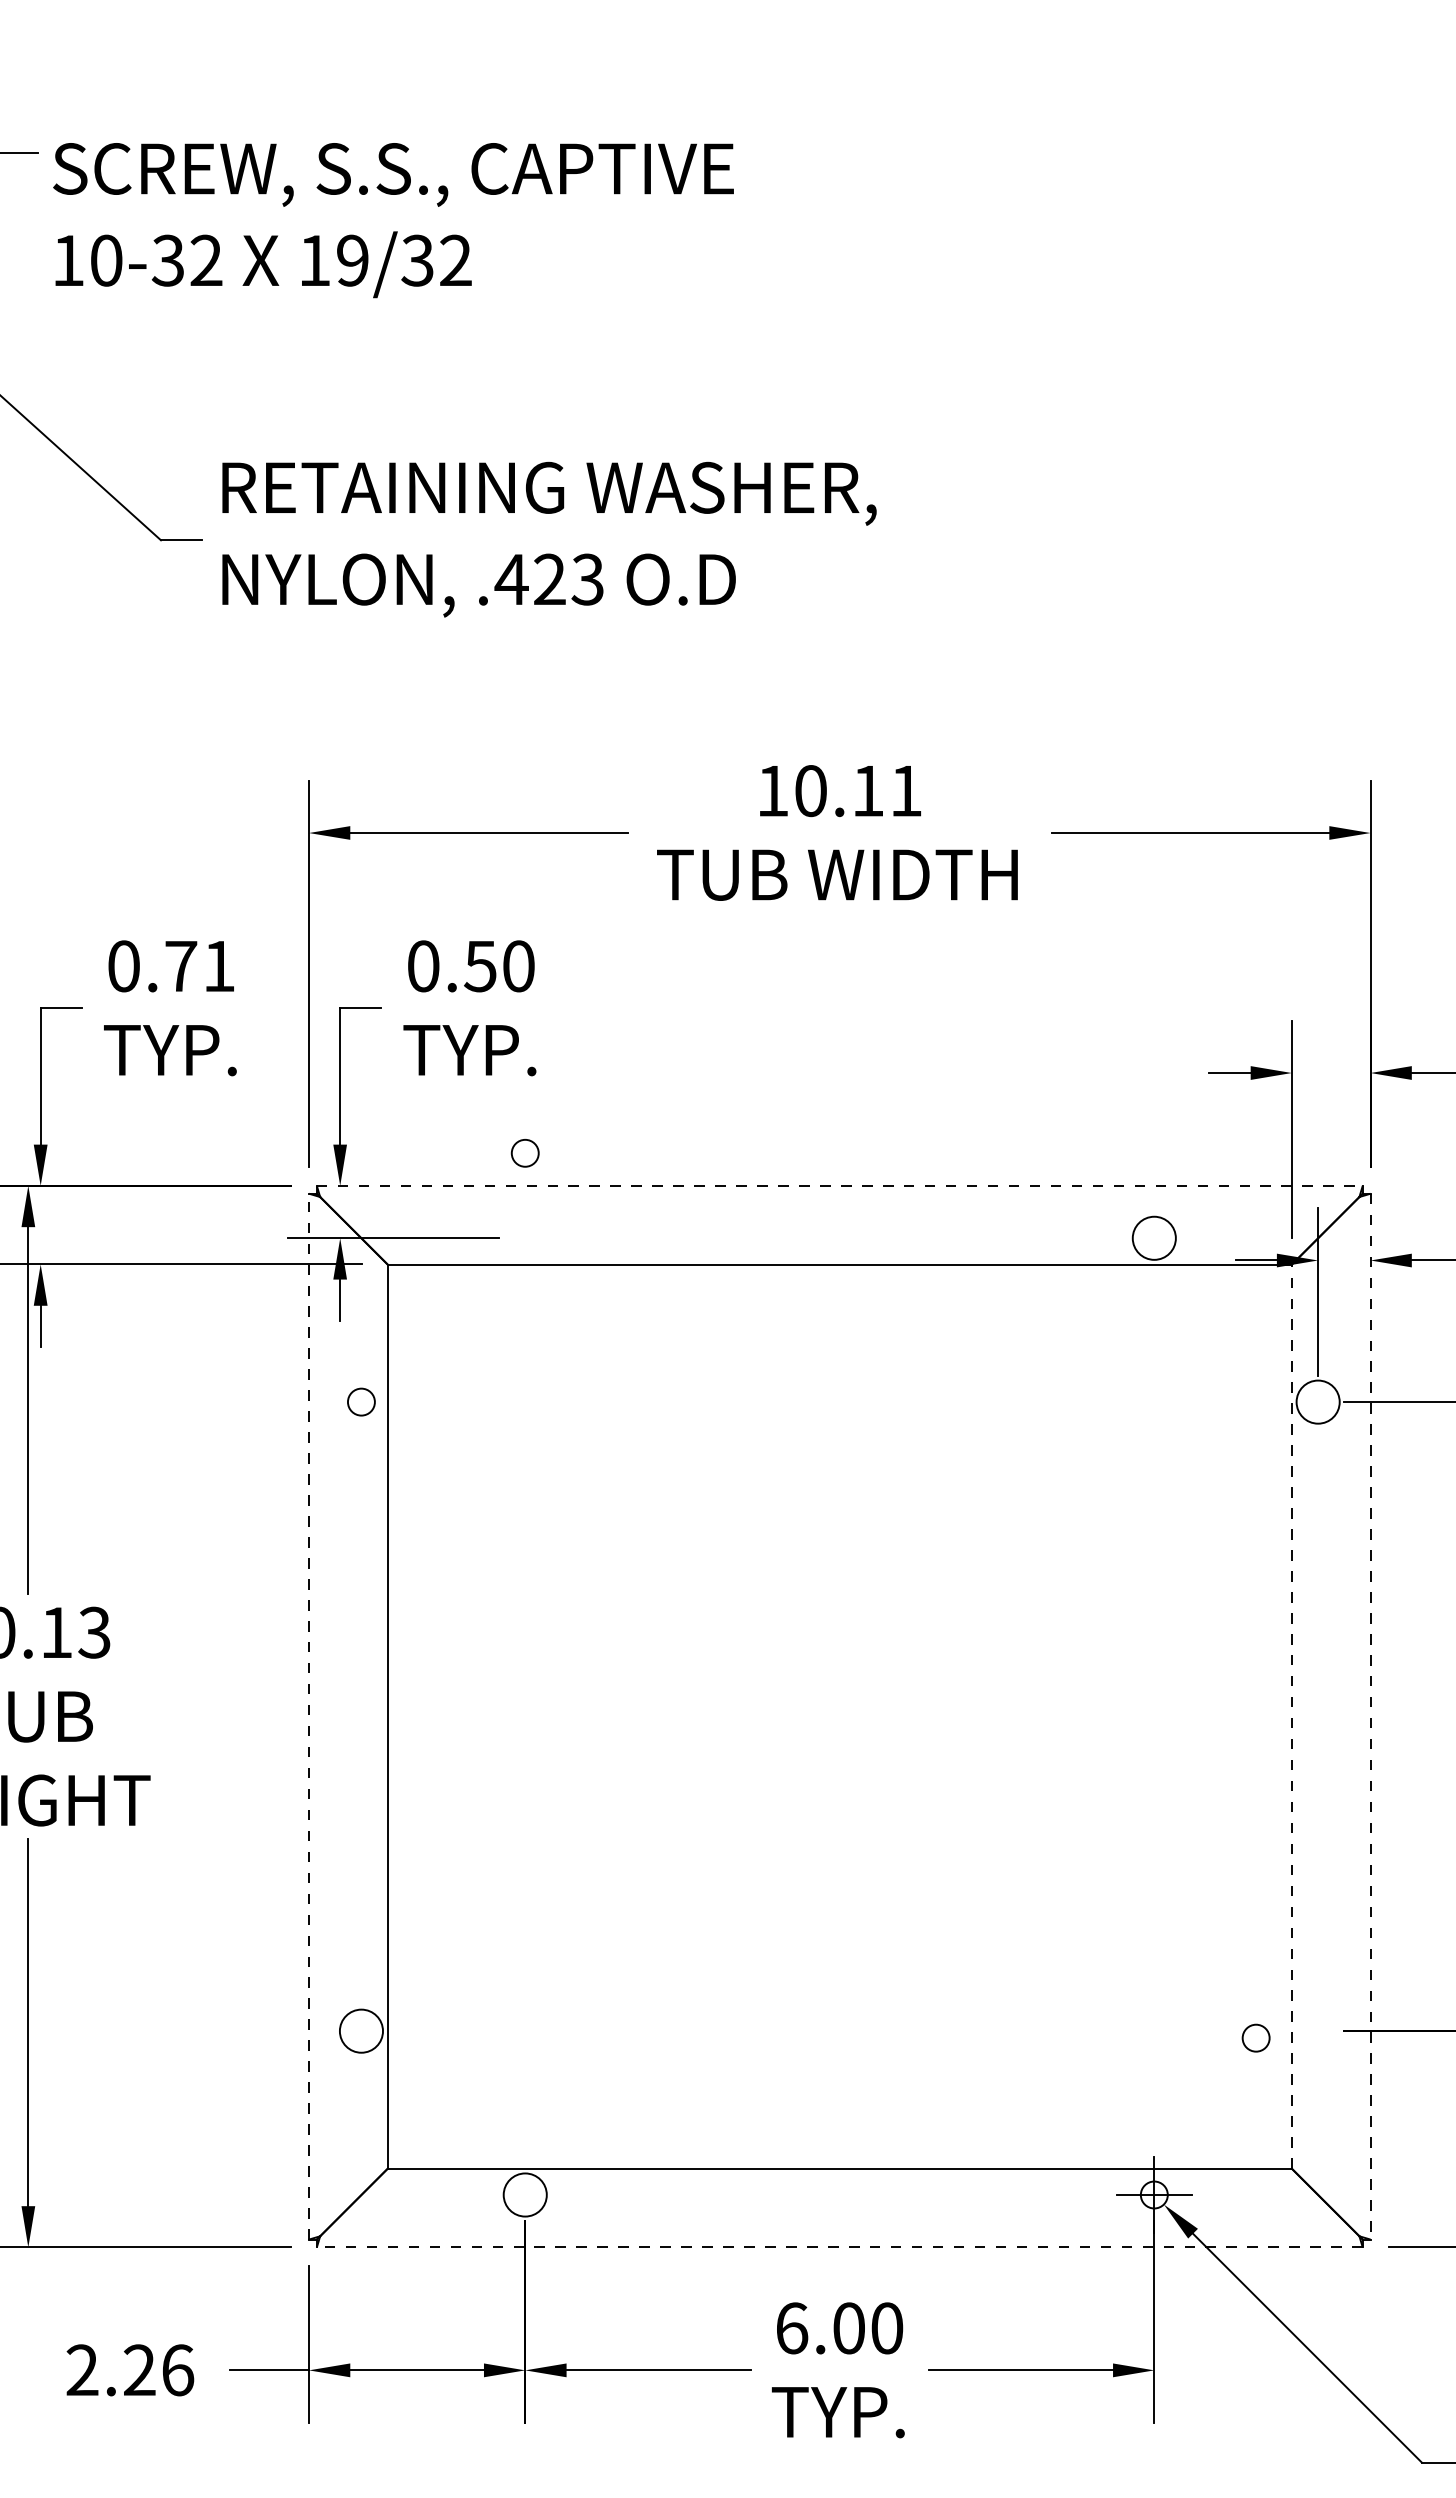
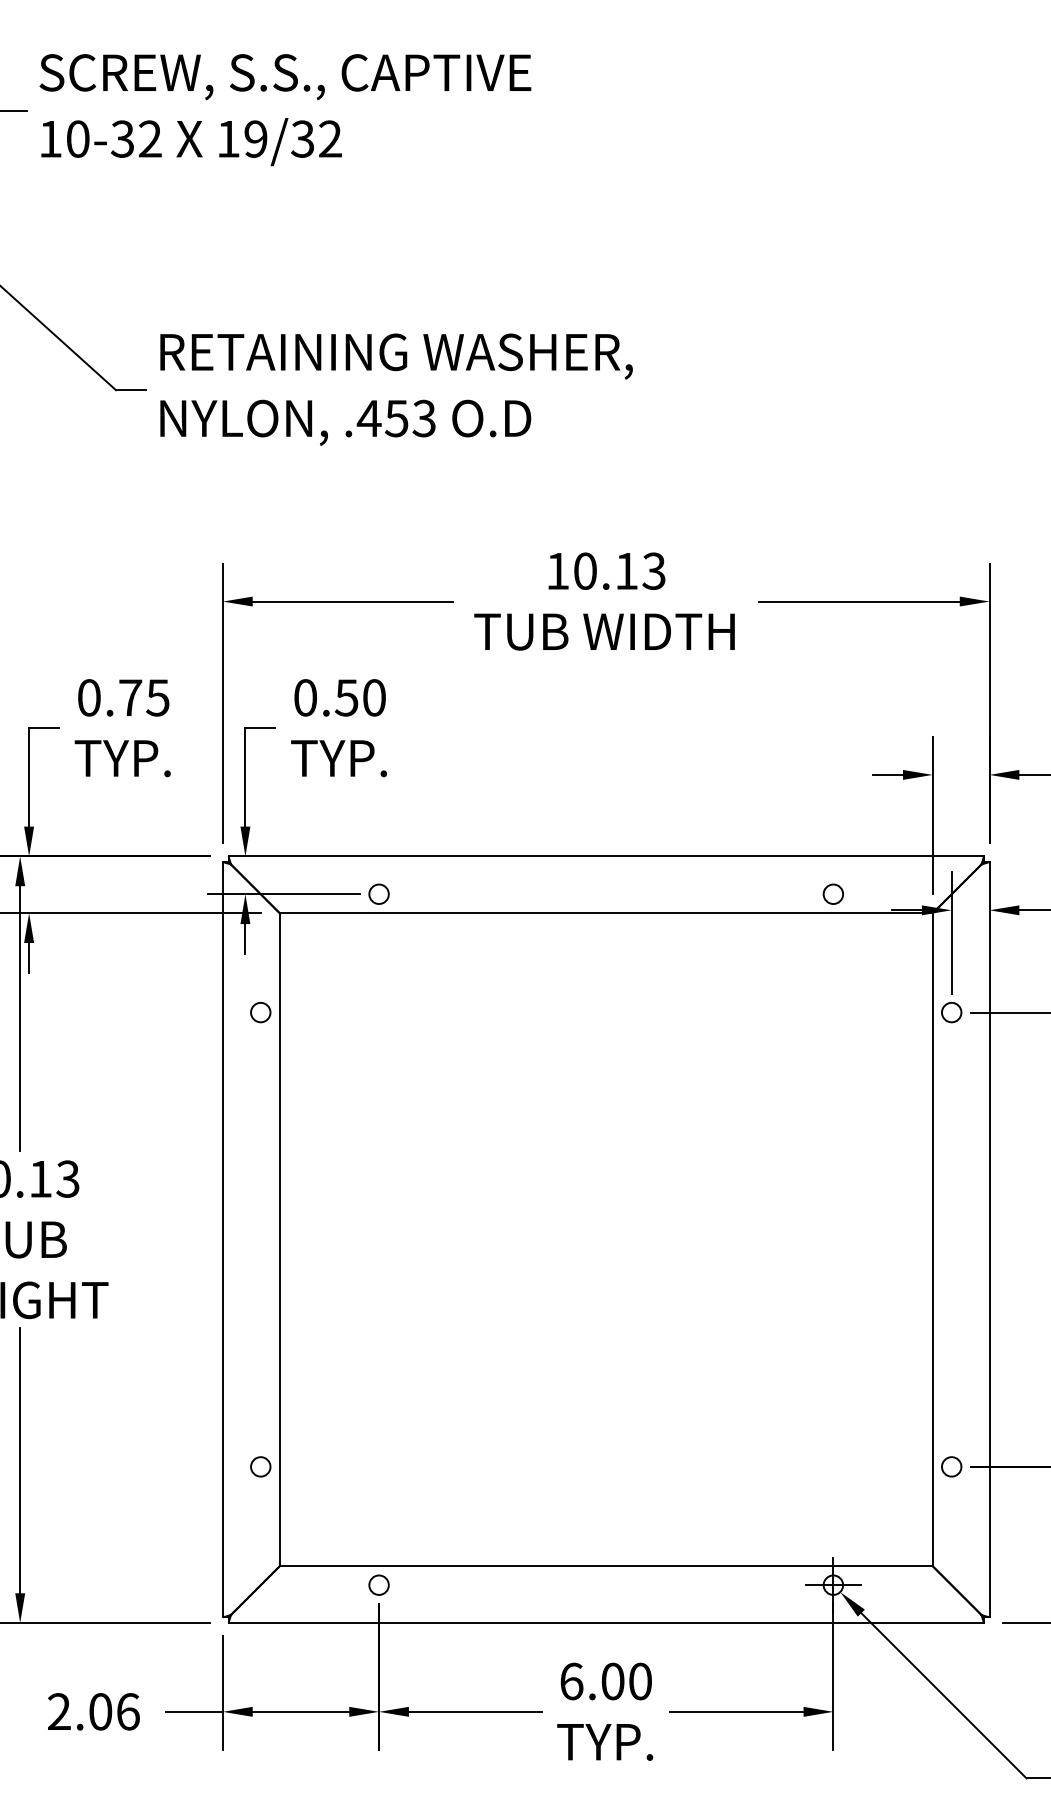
text: (393, 220) -> (285, 110), moved
text: (549, 579) -> (396, 418), .423 -> .453
text: (905, 791) -> (653, 571), 10.11 -> 10.13
text: (218, 966) -> (157, 697), 0.71 -> 0.75
circle: (524, 1153) -> (378, 894), moved
line: (839, 1185) -> (606, 856), dashed -> solid
circle: (1153, 1237) -> (832, 893), size x0.62
circle: (1317, 1401) -> (951, 1012), size x0.62
line: (309, 1716) -> (223, 1239), dashed -> solid
line: (1291, 1716) -> (932, 1239), dashed -> solid
line: (1370, 1716) -> (989, 1239), dashed -> solid
circle: (360, 2030) -> (260, 1466), size x0.62
circle: (1255, 2037) -> (951, 1466), moved
circle: (524, 2194) -> (378, 1584), size x0.62
line: (839, 2247) -> (606, 1623), dashed -> solid
text: (139, 2370) -> (100, 1711), 2.26 -> 2.06

